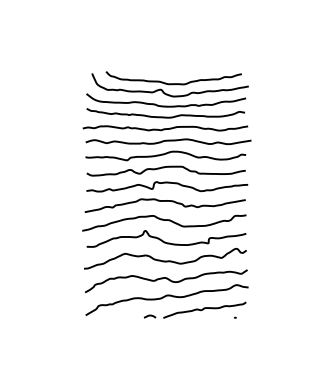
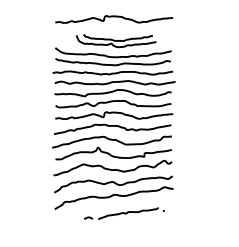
curve: (167, 51) -> (114, 17), added
part: (169, 84) -> (115, 41), size x0.7
part: (195, 309) -> (121, 213), moved

